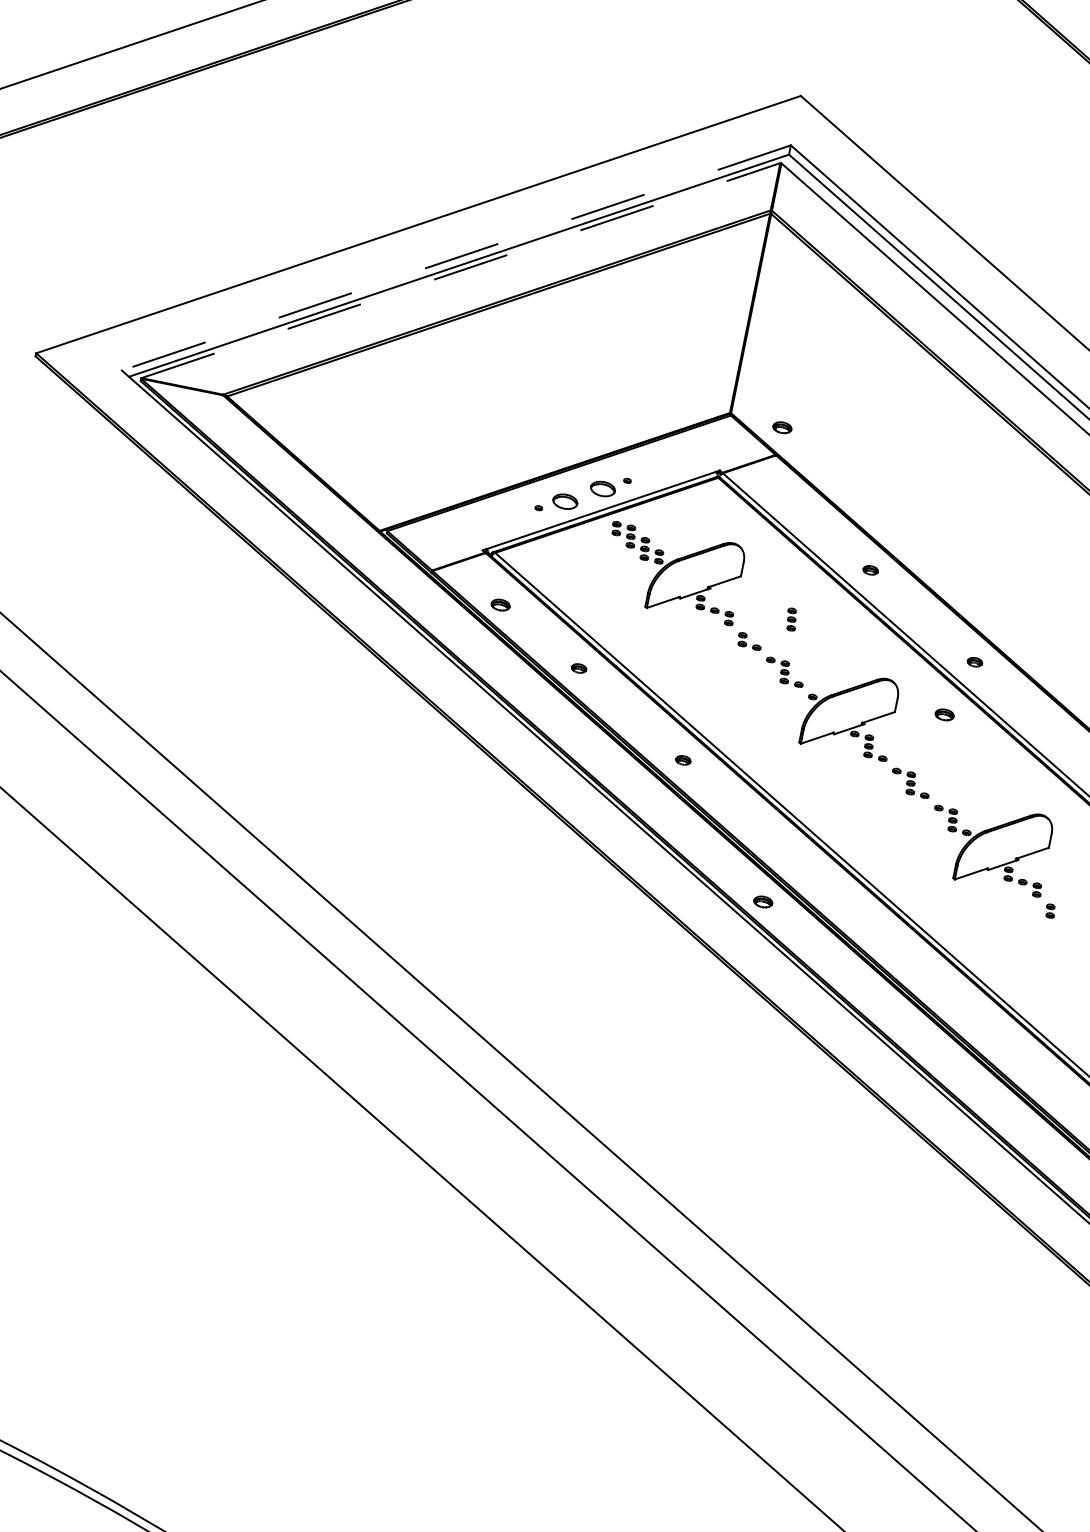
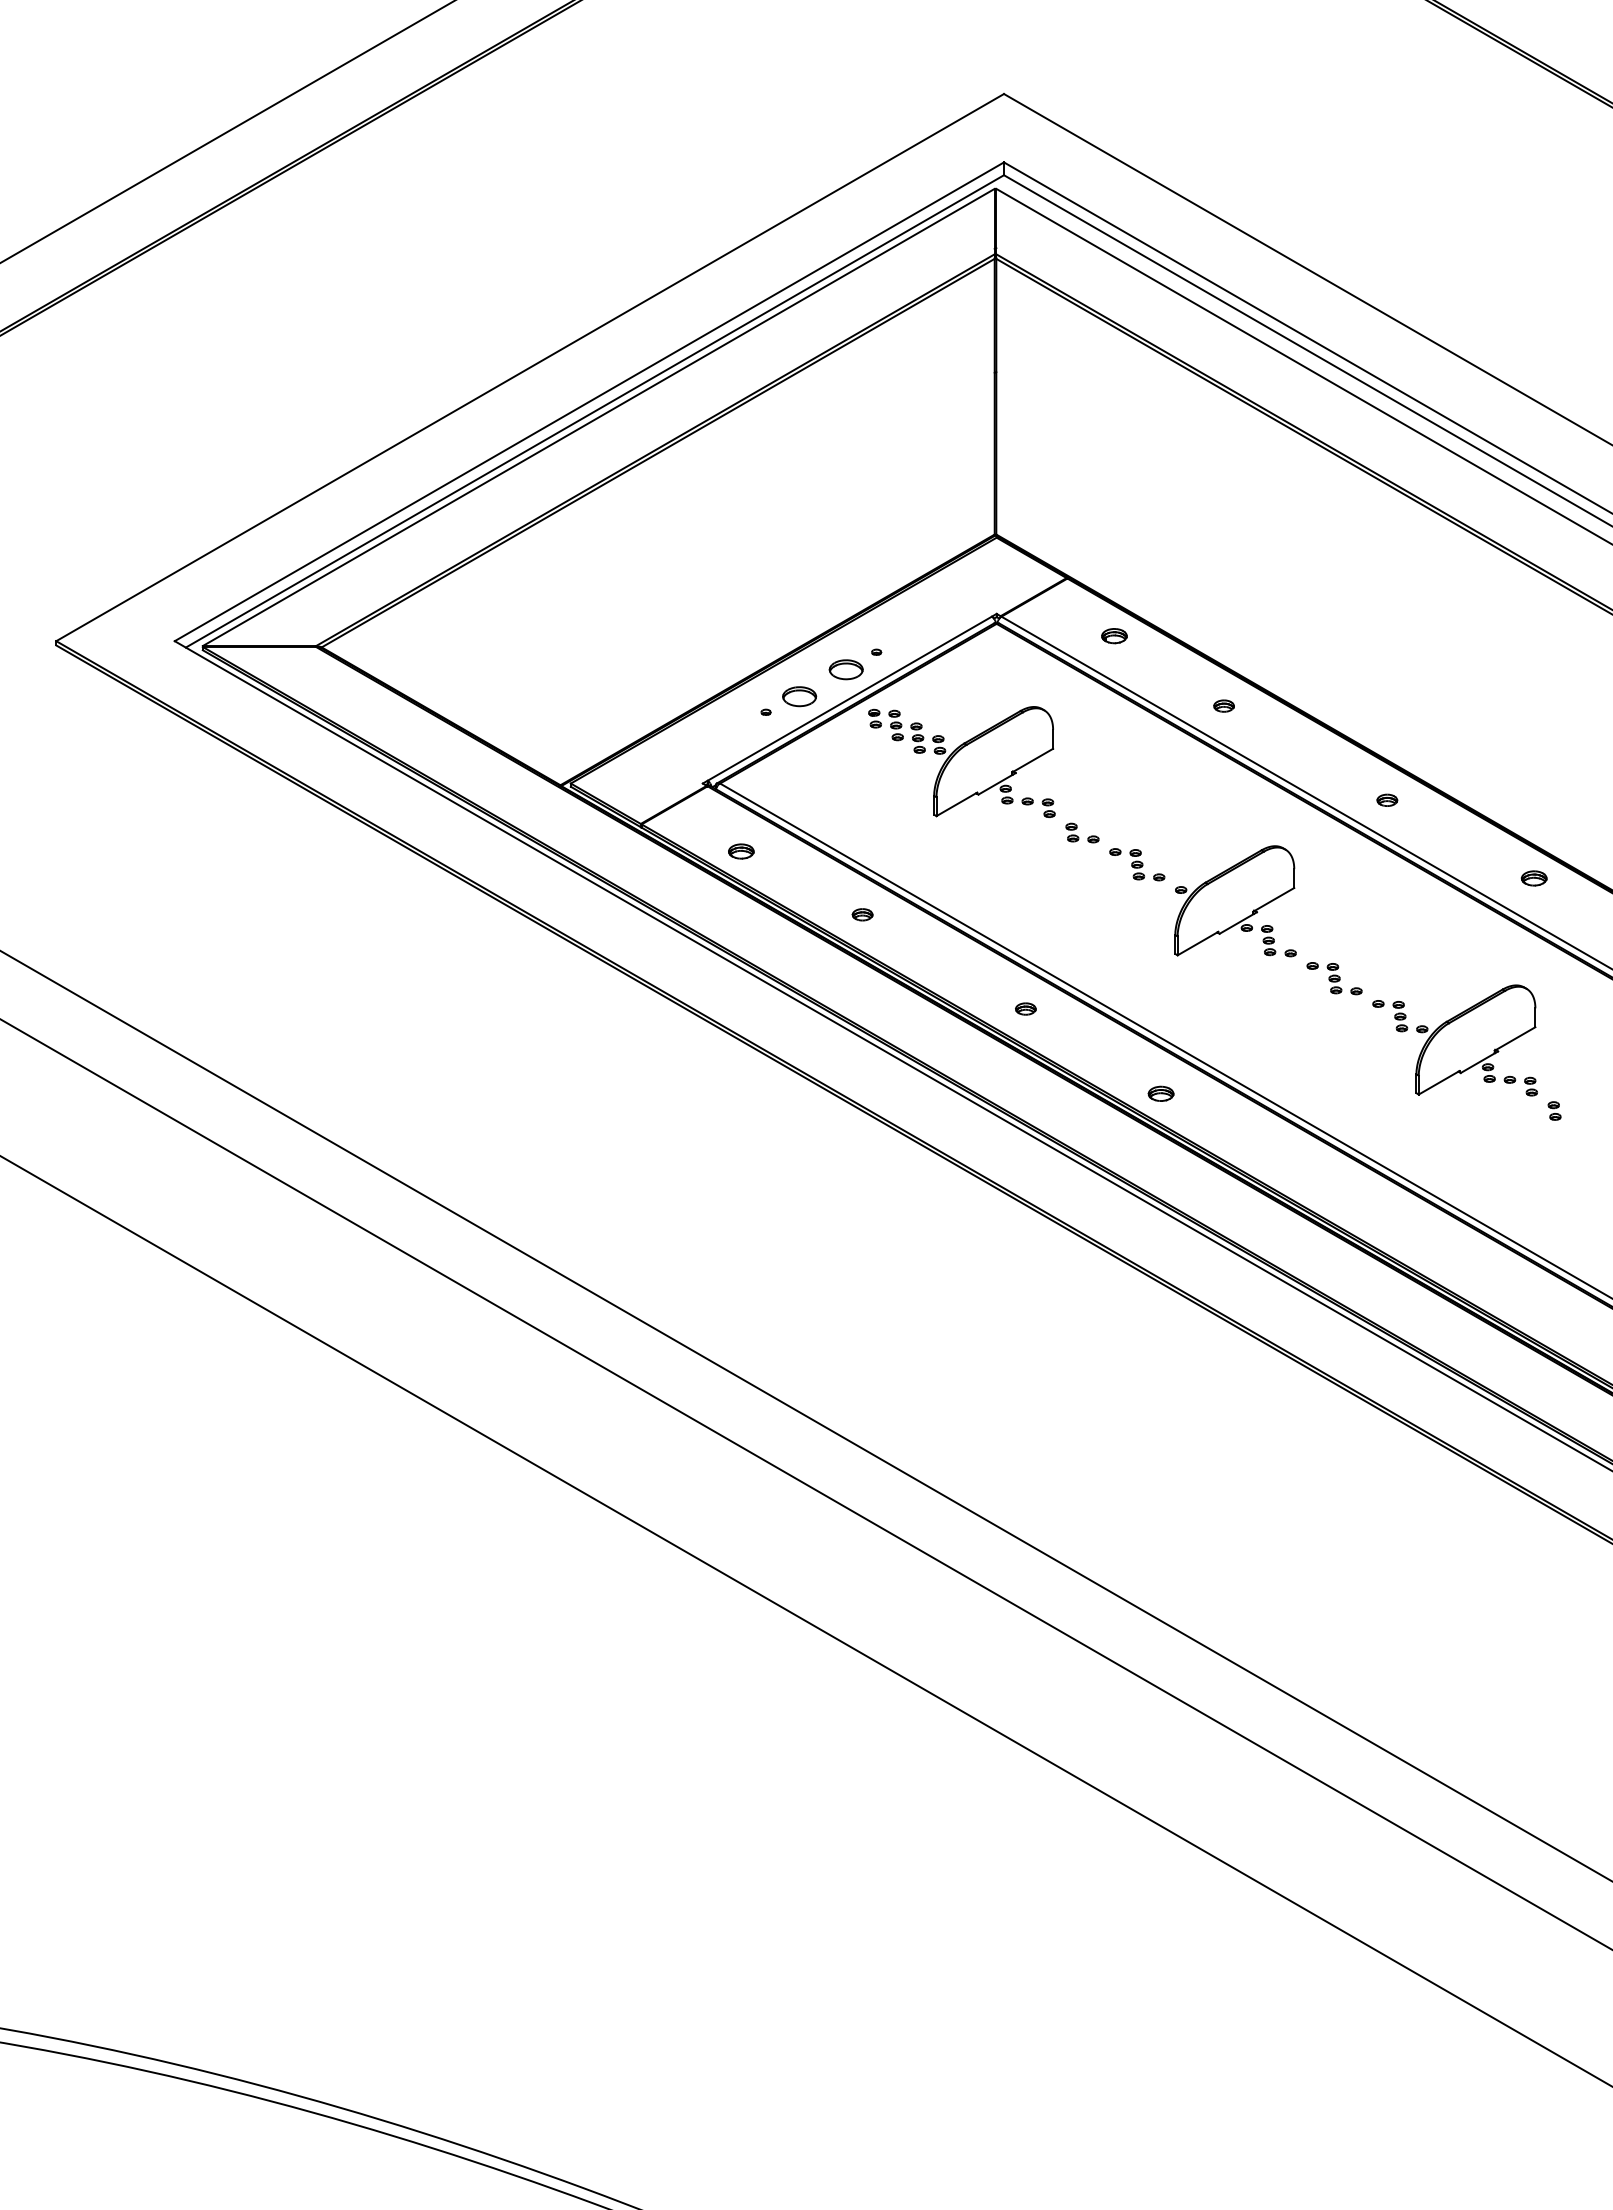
line: (456, 257) -> (589, 401), dashed -> solid
line: (461, 270) -> (599, 417), dashed -> solid
part: (782, 428) -> (1114, 636), moved
part: (791, 619) -> (1132, 792), removed
part: (944, 714) -> (1533, 878), moved
part: (762, 901) -> (1160, 1093), moved

